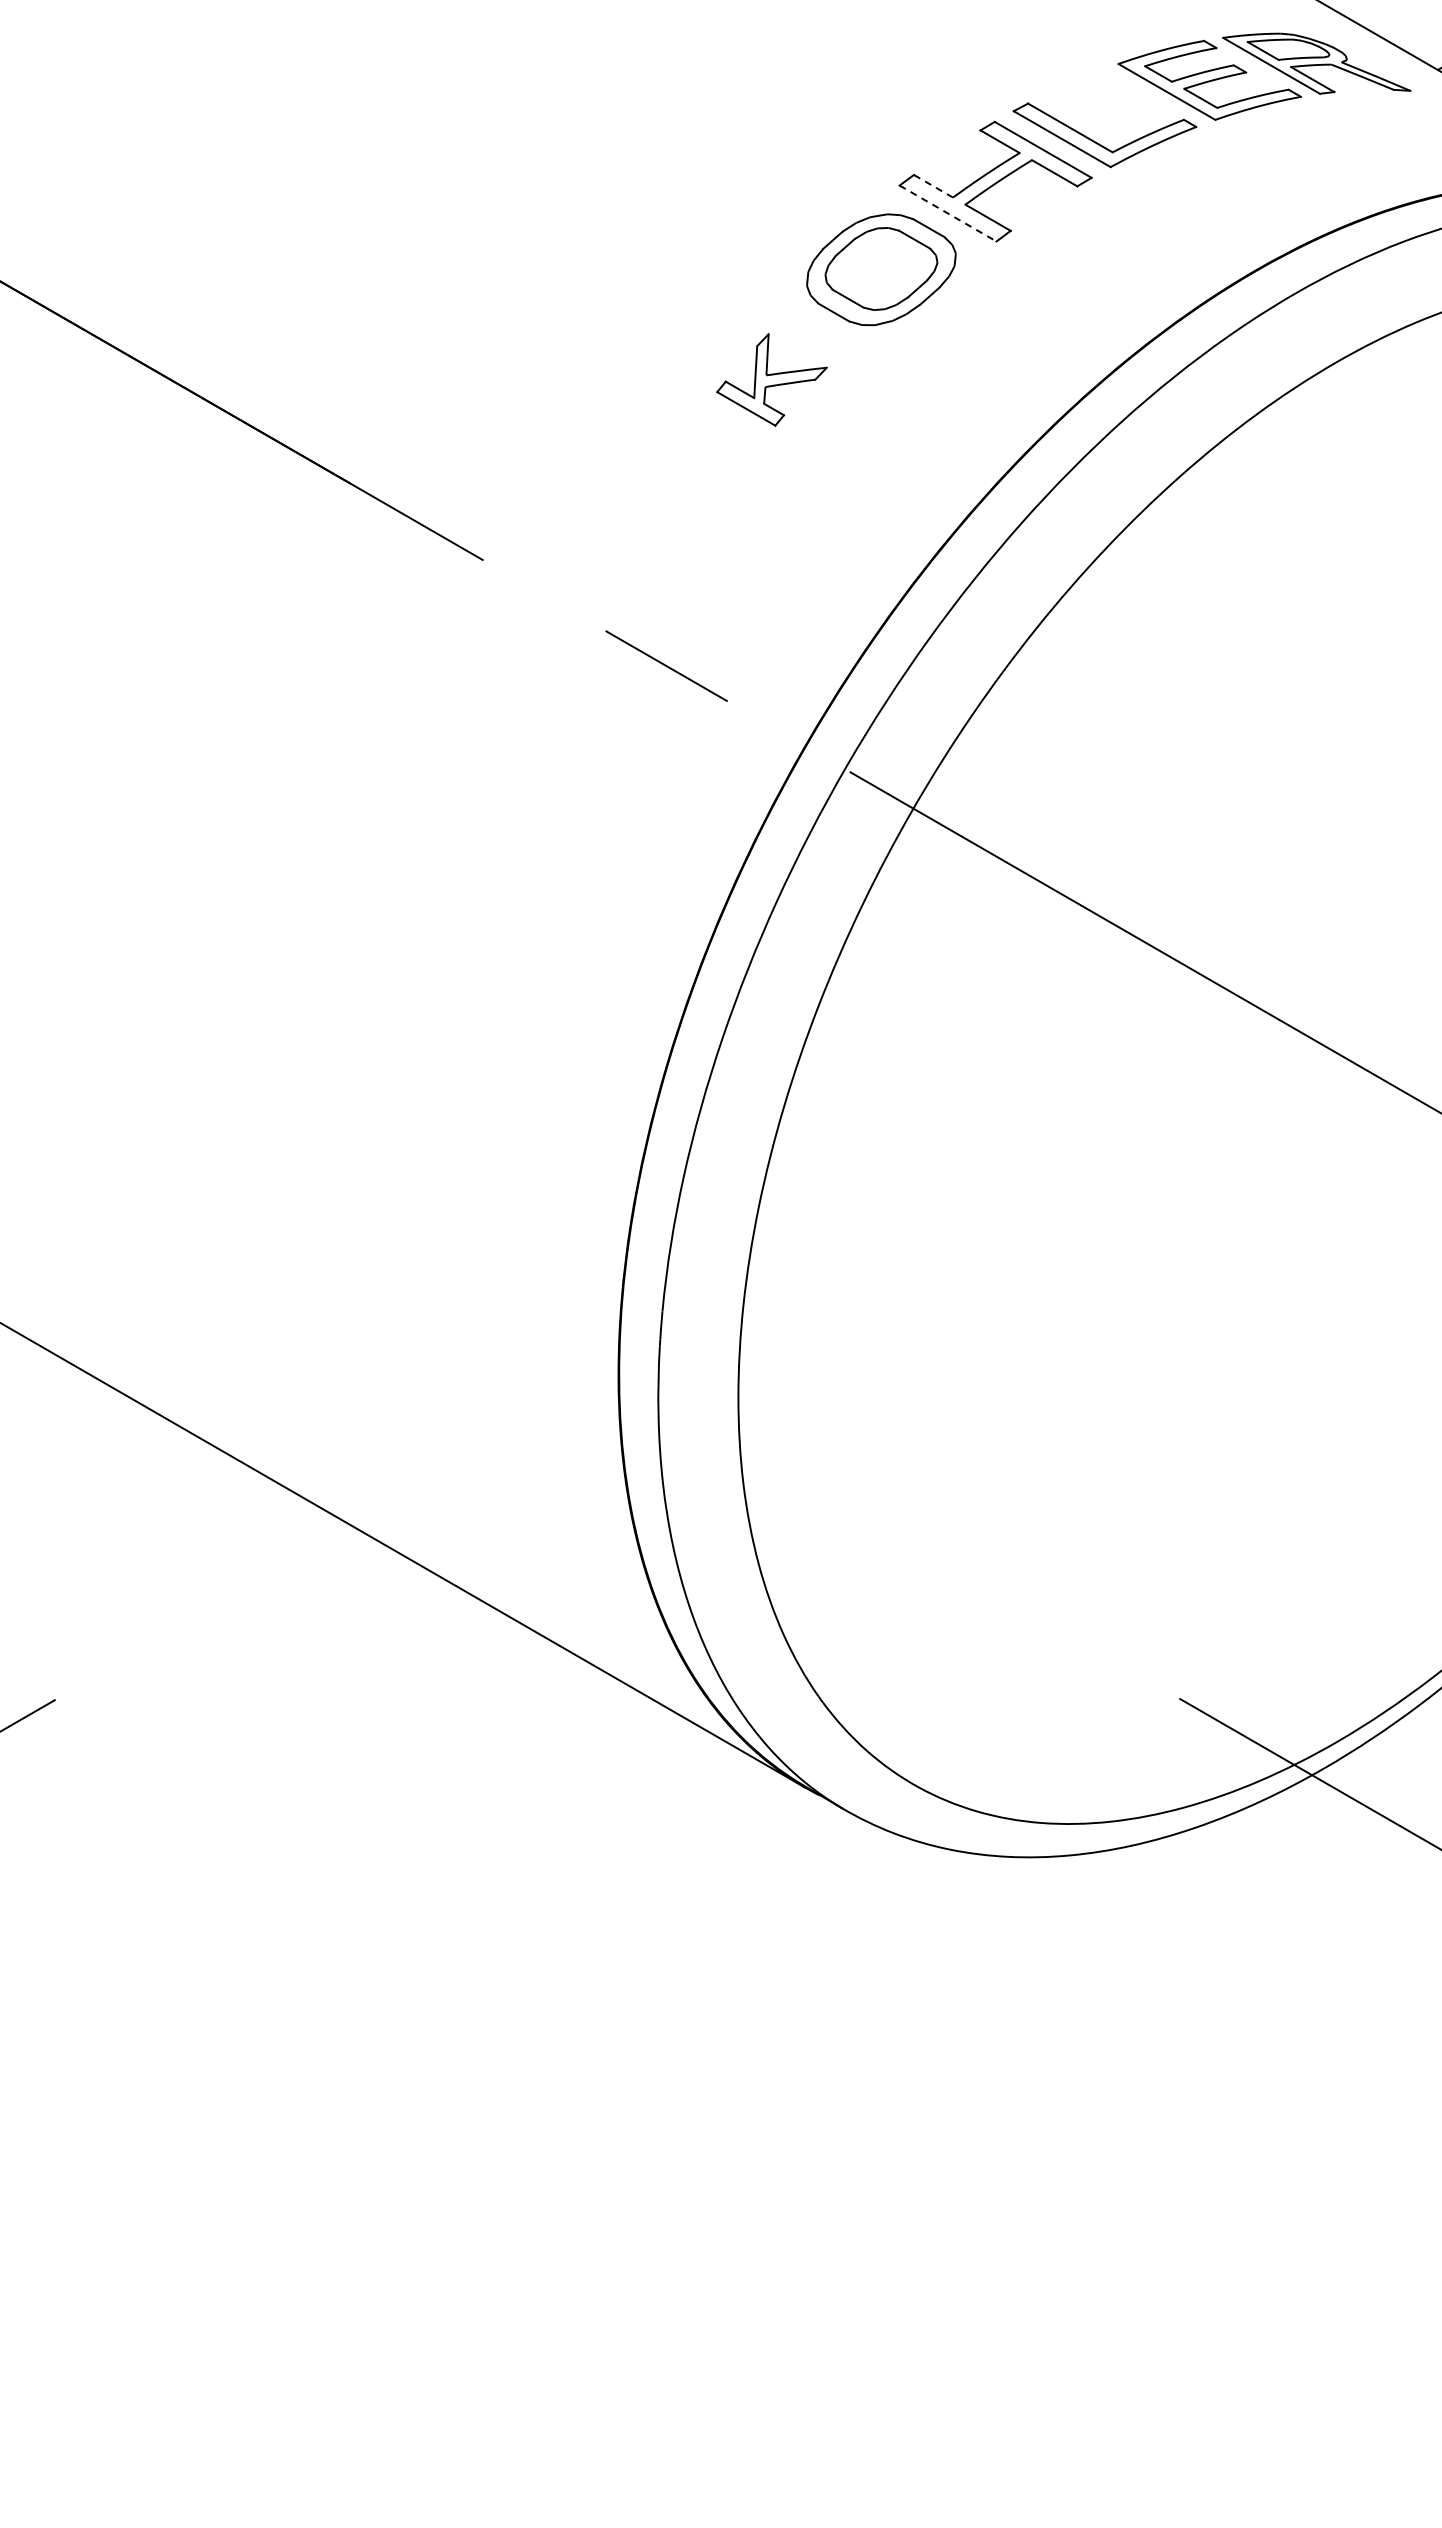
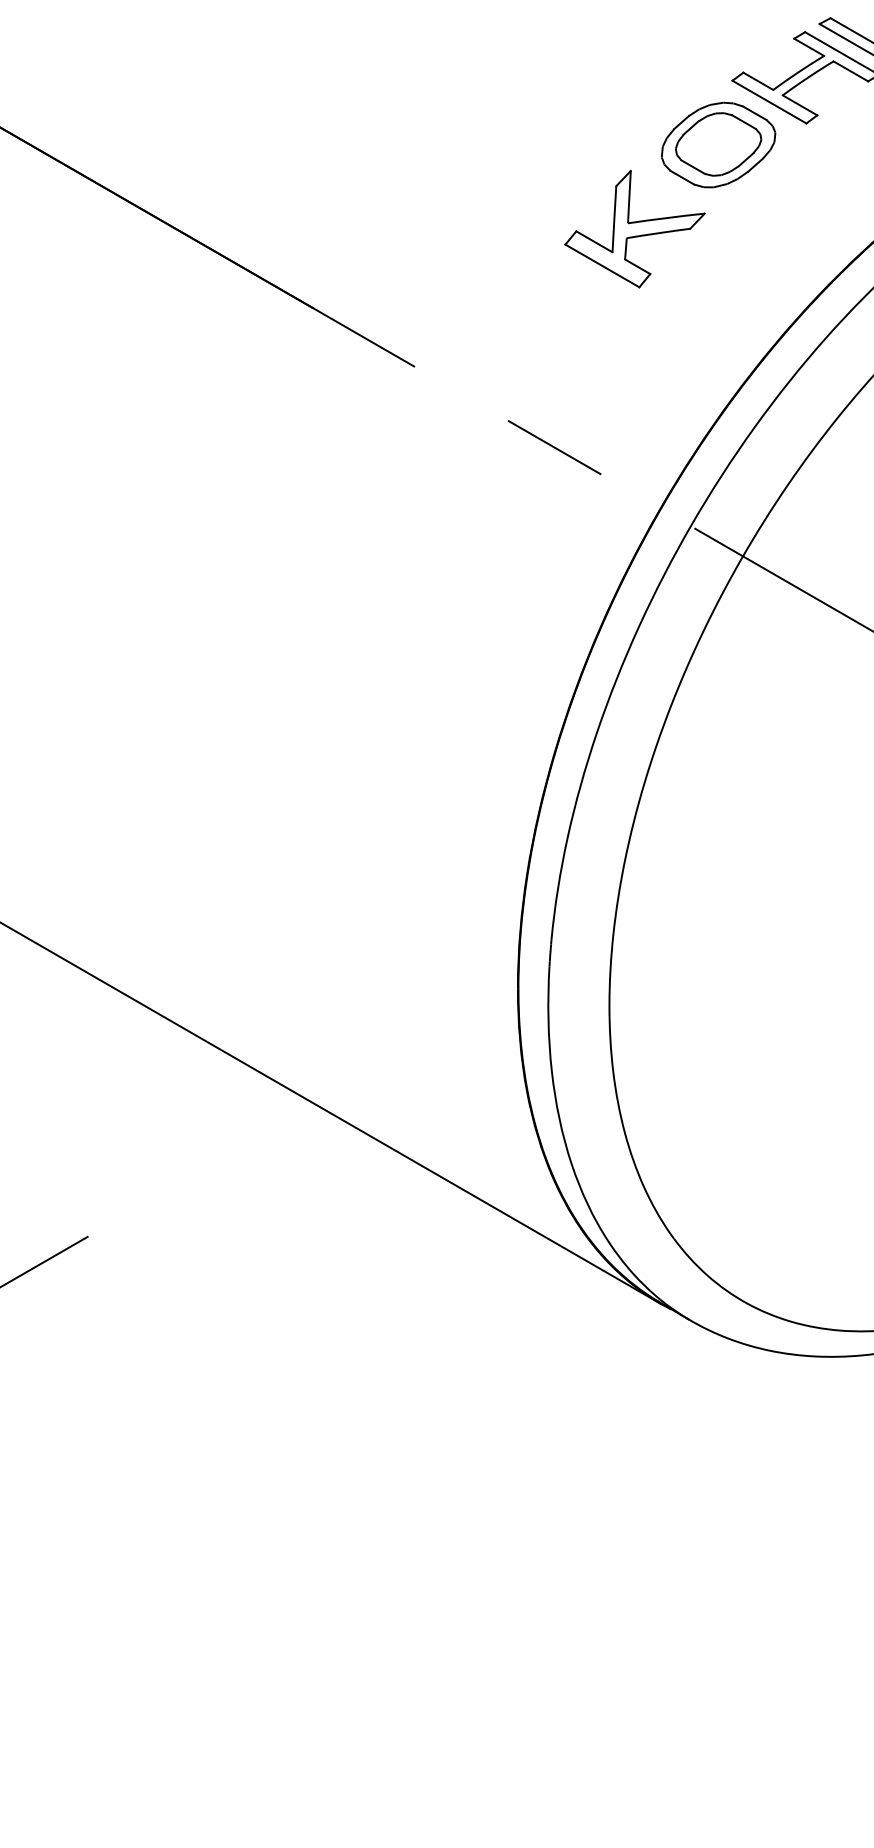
line: (933, 186) -> (758, 81), dashed -> solid
line: (948, 213) -> (769, 102), dashed -> solid
part: (771, 379) -> (634, 228), size x1.67

